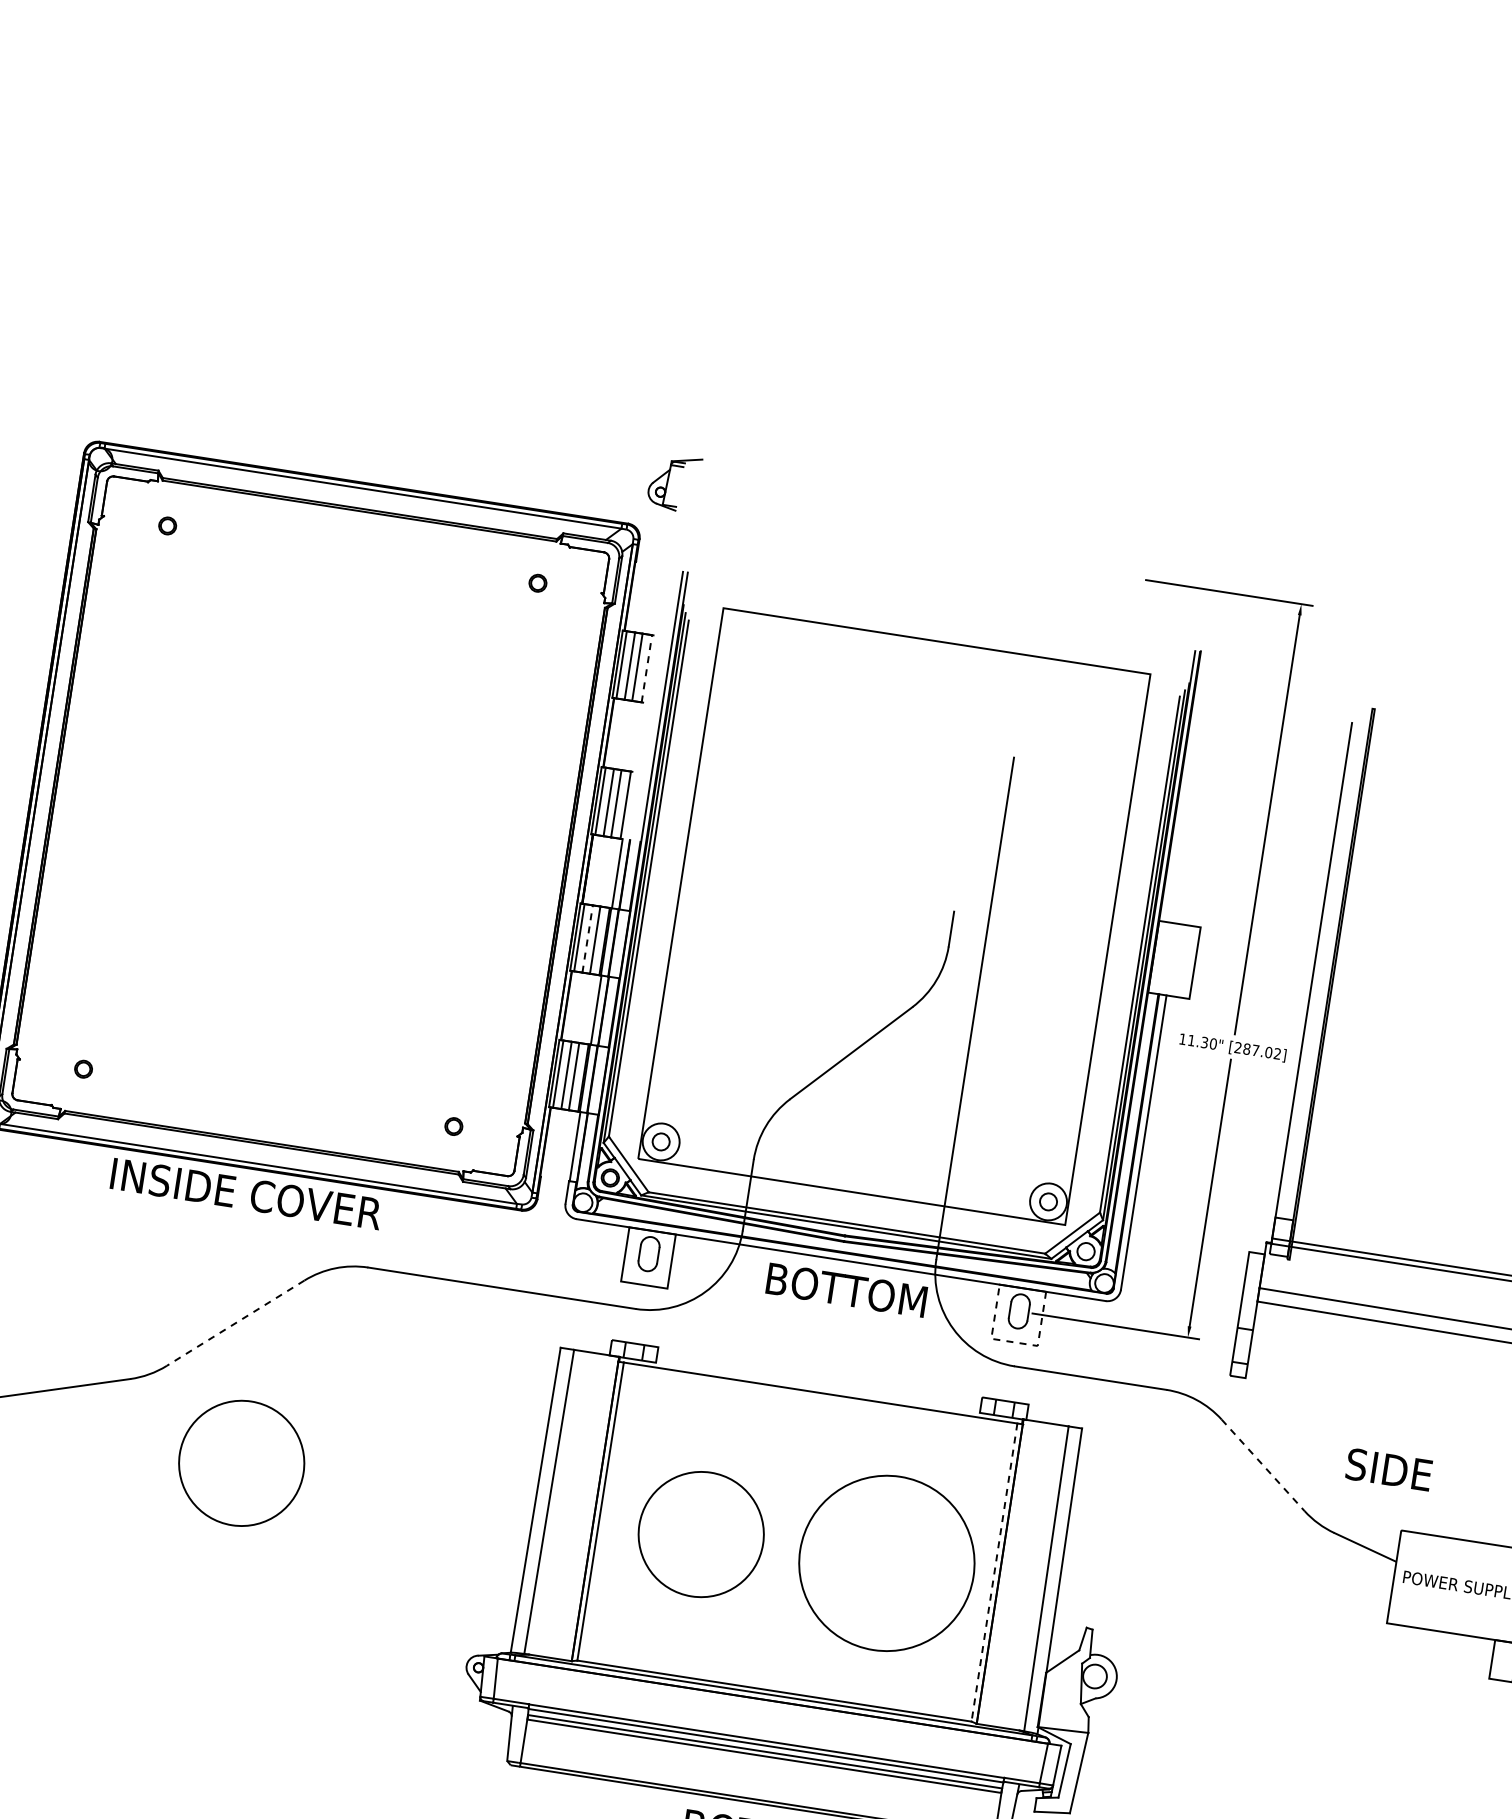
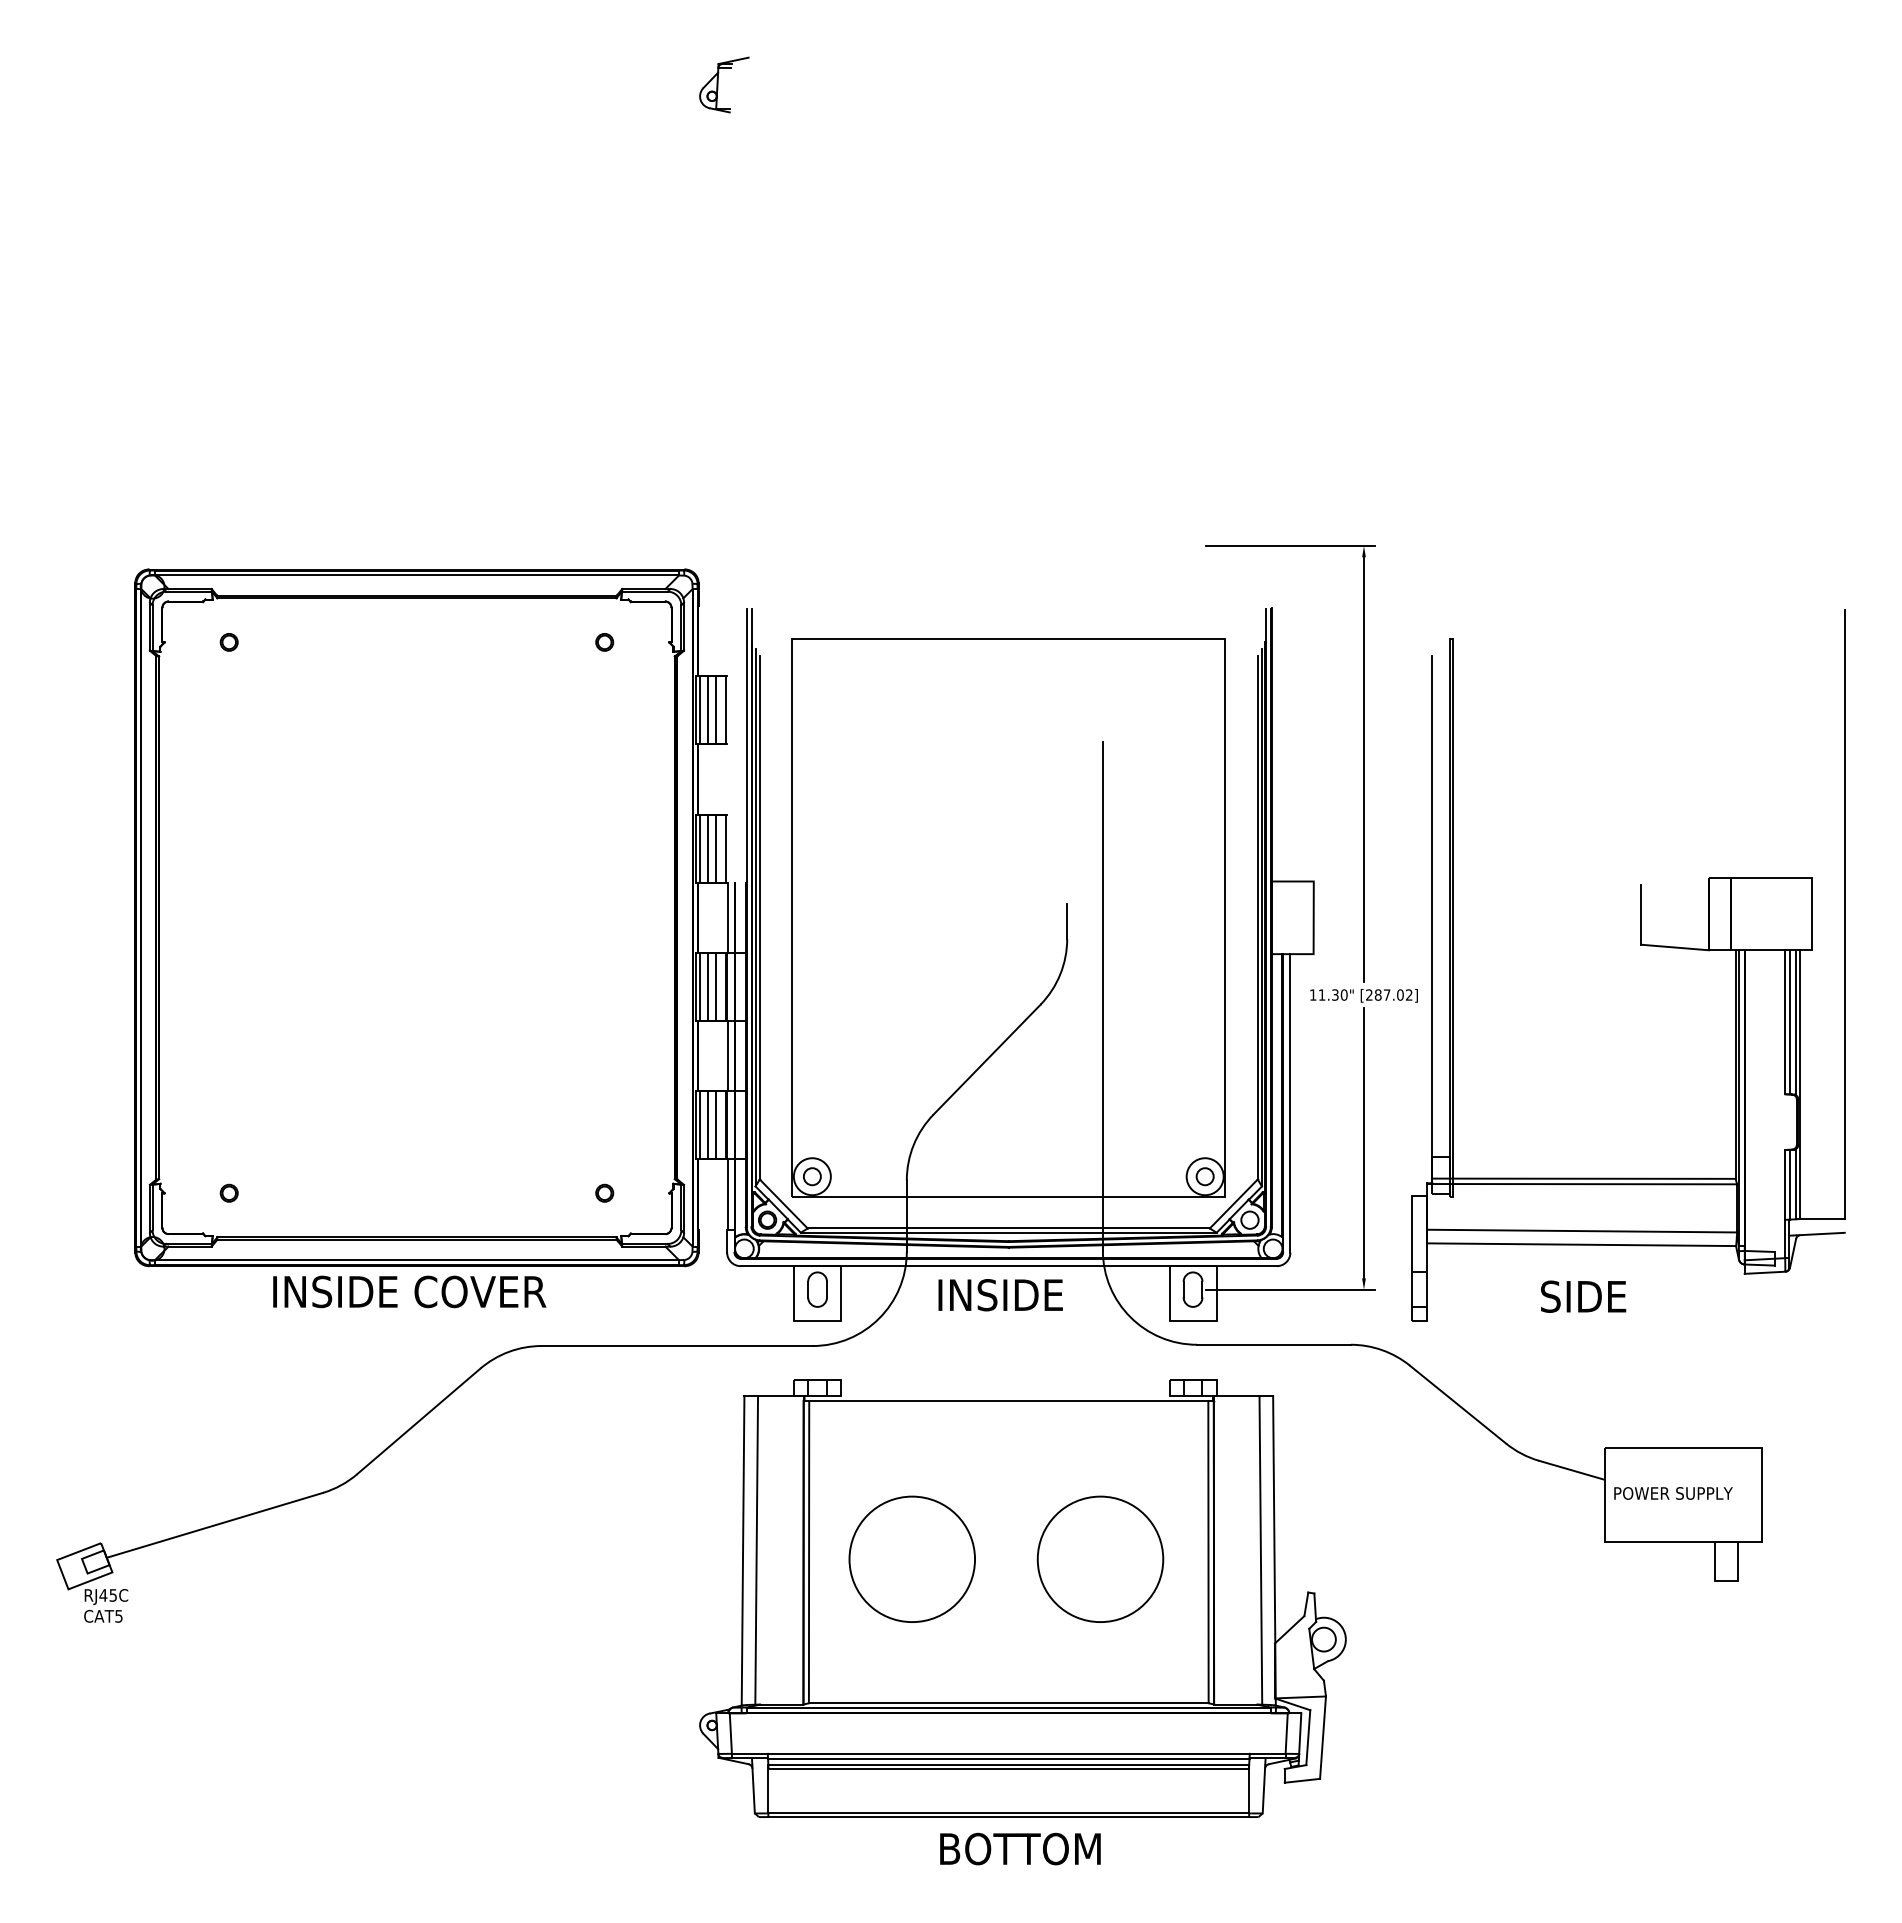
part: (674, 482) -> (724, 84), moved
line: (646, 667) -> (725, 709), dashed -> solid
line: (587, 938) -> (708, 986), dashed -> solid
text: (848, 1290) -> (1020, 1295), BOTTOM -> INSIDE
line: (235, 1323) -> (418, 1421), dashed -> solid
line: (1014, 1342) -> (1193, 1321), dashed -> solid
circle: (241, 1462) -> (445, 1558), removed
line: (1263, 1465) -> (1458, 1404), dashed -> solid
text: (1389, 1469) -> (1583, 1296), moved
circle: (887, 1562) -> (1100, 1558), size x0.71
line: (994, 1572) -> (1208, 1552), dashed -> solid

